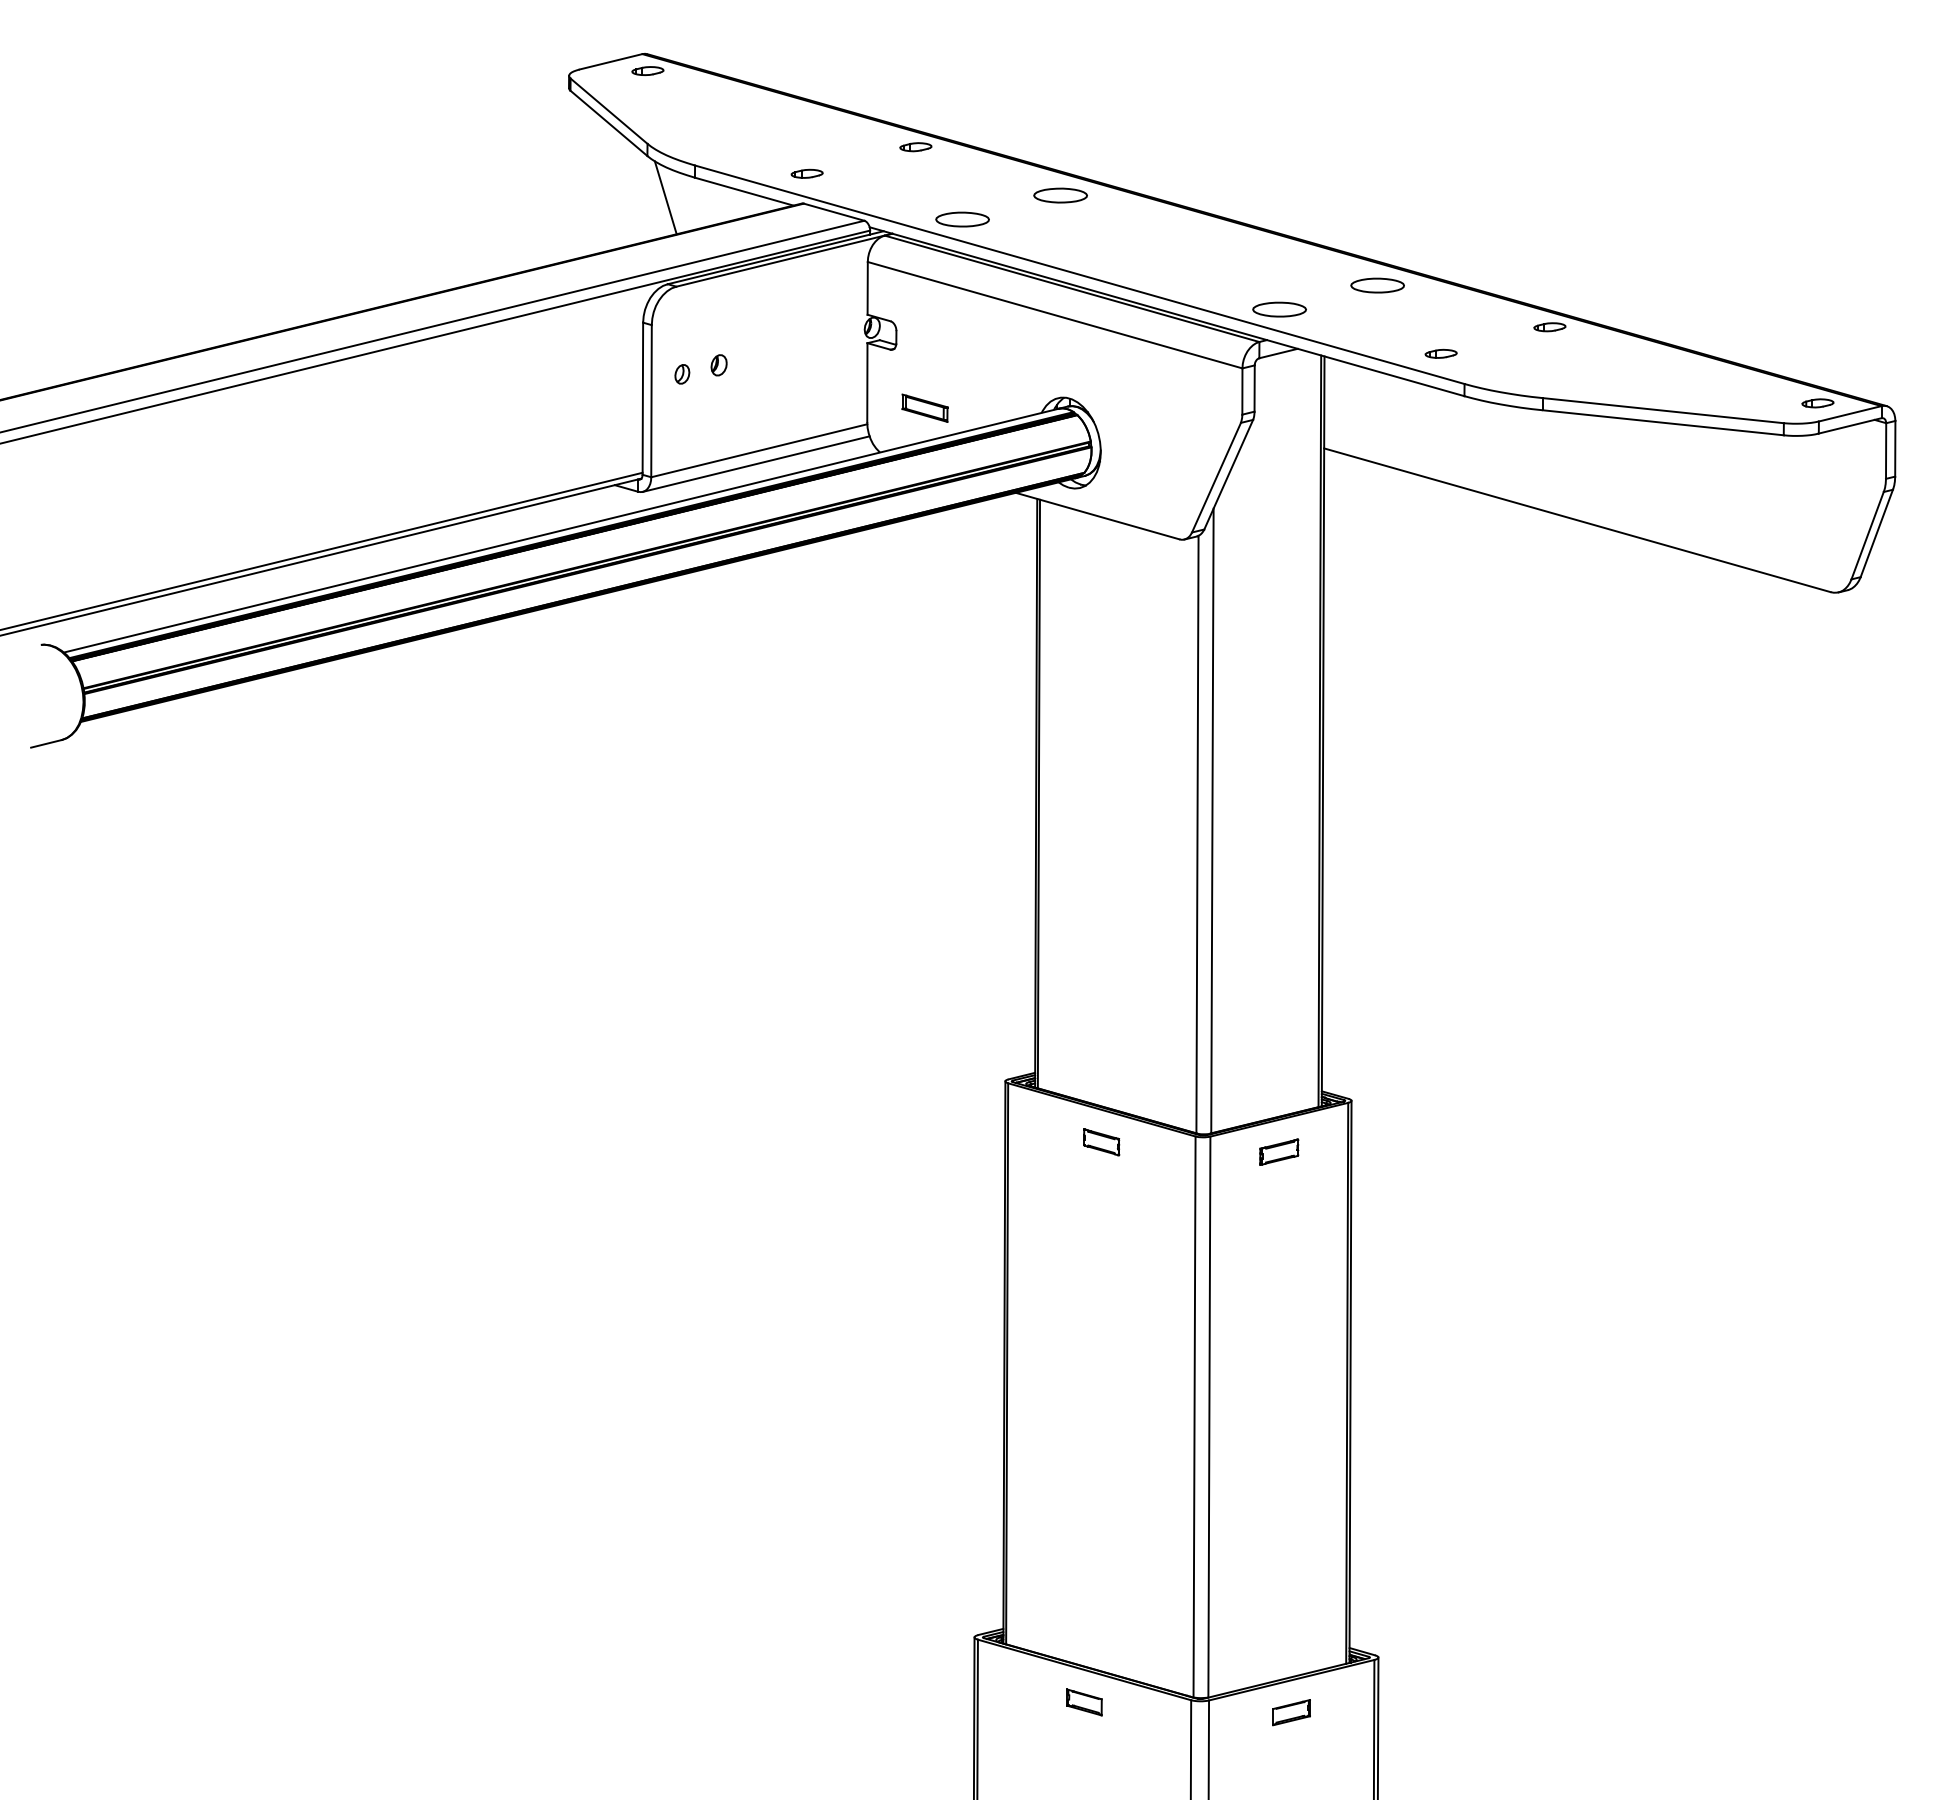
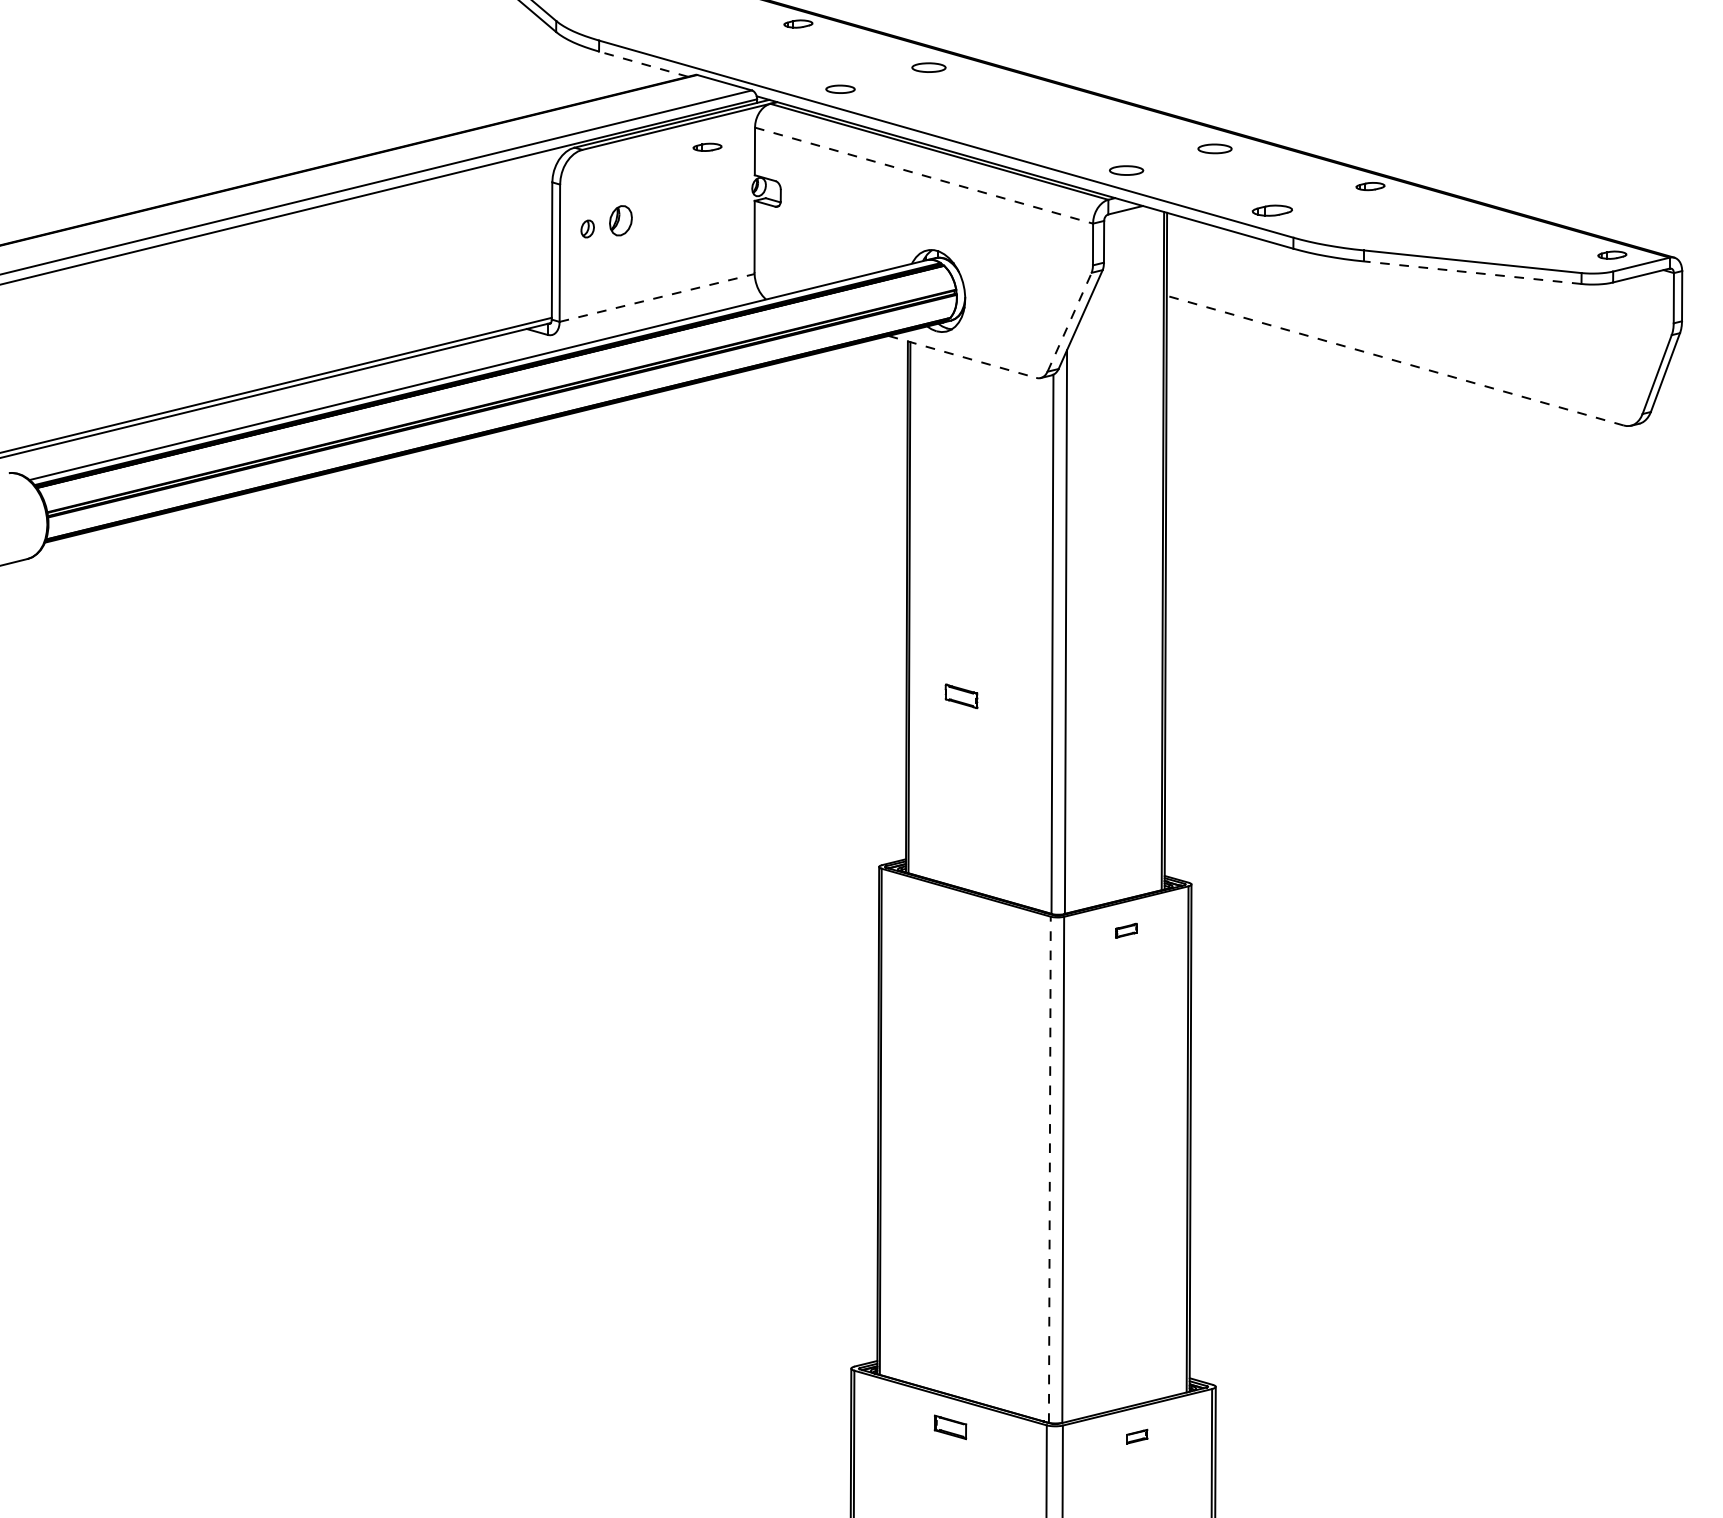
part: (806, 173) -> (706, 147), moved
line: (743, 191) -> (642, 64), solid -> dashed
part: (1060, 195) -> (928, 67), size x0.7
line: (665, 197) -> (572, 69), removed
part: (962, 219) -> (840, 89), size x0.6
part: (1377, 285) -> (1214, 148), size x0.7
part: (1279, 309) -> (1126, 170), size x0.7
line: (1055, 315) -> (924, 175), solid -> dashed
part: (1440, 353) -> (1271, 210), size x1.4
part: (718, 365) -> (620, 221), size x1.6
part: (924, 407) -> (806, 258), removed
line: (1662, 422) -> (1472, 272), solid -> dashed
line: (759, 450) -> (657, 297), solid -> dashed
line: (755, 463) -> (653, 309), removed
line: (1216, 477) -> (1069, 322), solid -> dashed
line: (1098, 516) -> (963, 357), solid -> dashed
line: (1576, 520) -> (1394, 360), solid -> dashed
part: (1101, 1142) -> (961, 696), moved
part: (1279, 1151) -> (1126, 930), size x0.6
line: (1194, 1416) -> (1049, 1169), solid -> dashed
part: (1291, 1712) -> (1137, 1436), size x0.6

